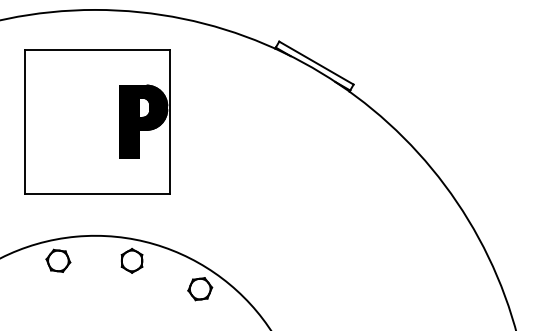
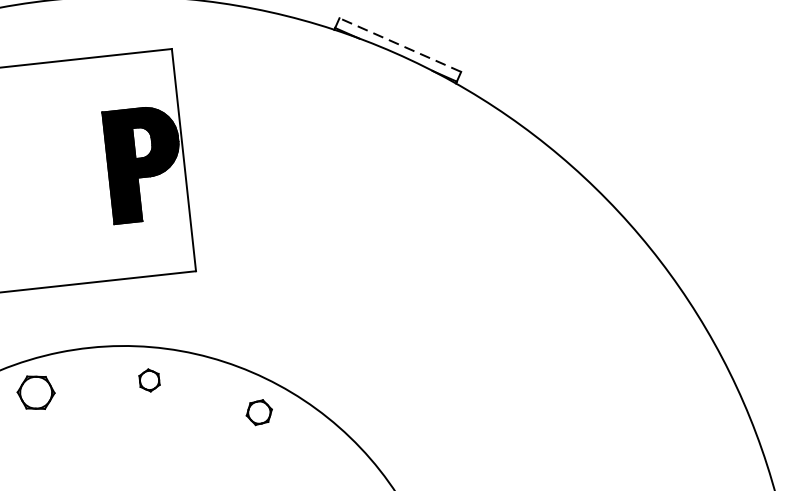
line: (316, 63) -> (400, 45), solid -> dashed
part: (131, 260) -> (148, 379), size x0.6
part: (200, 289) -> (259, 412), size x0.7

